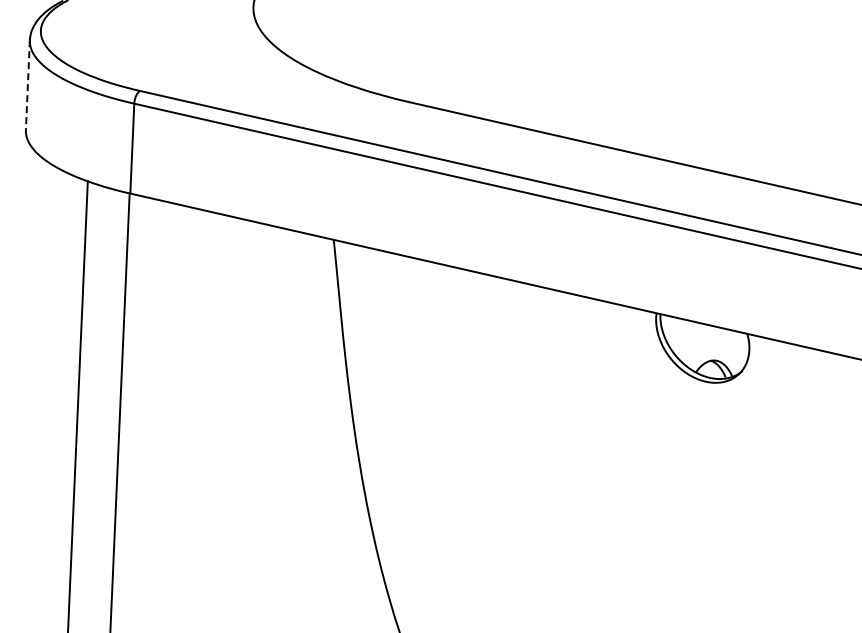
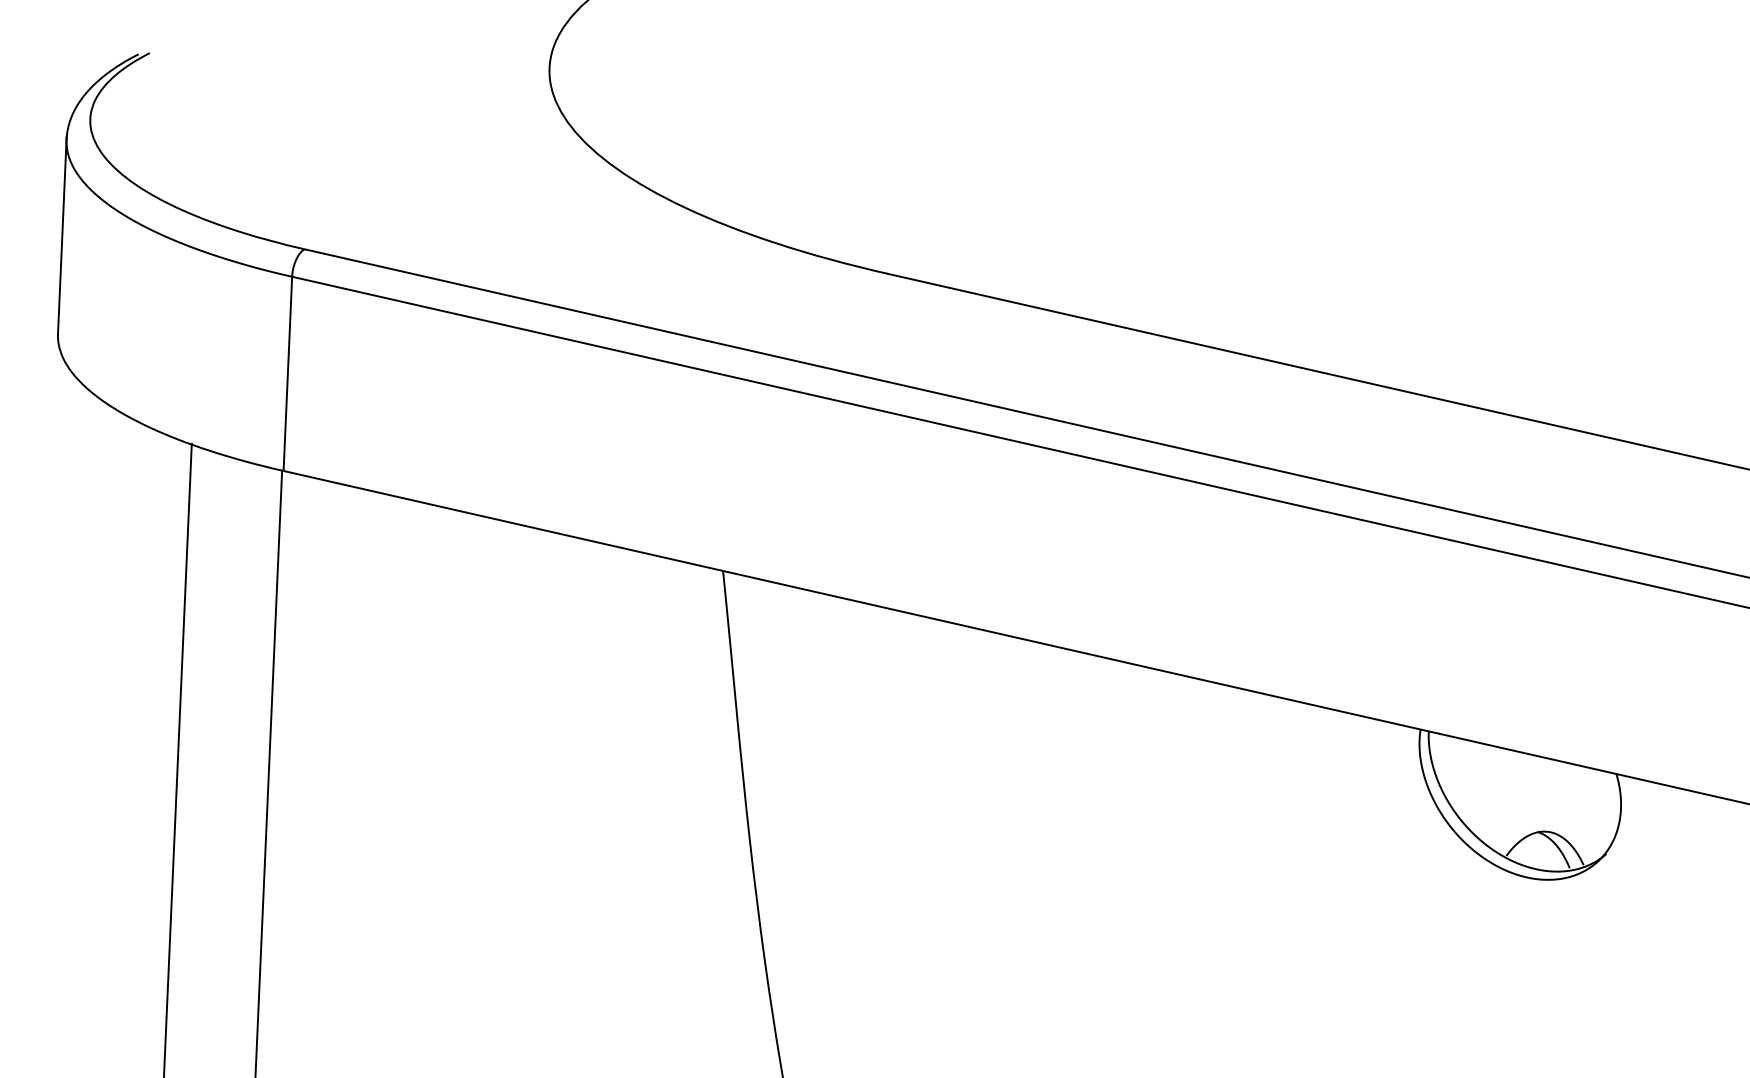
line: (27, 85) -> (61, 237), dashed -> solid

